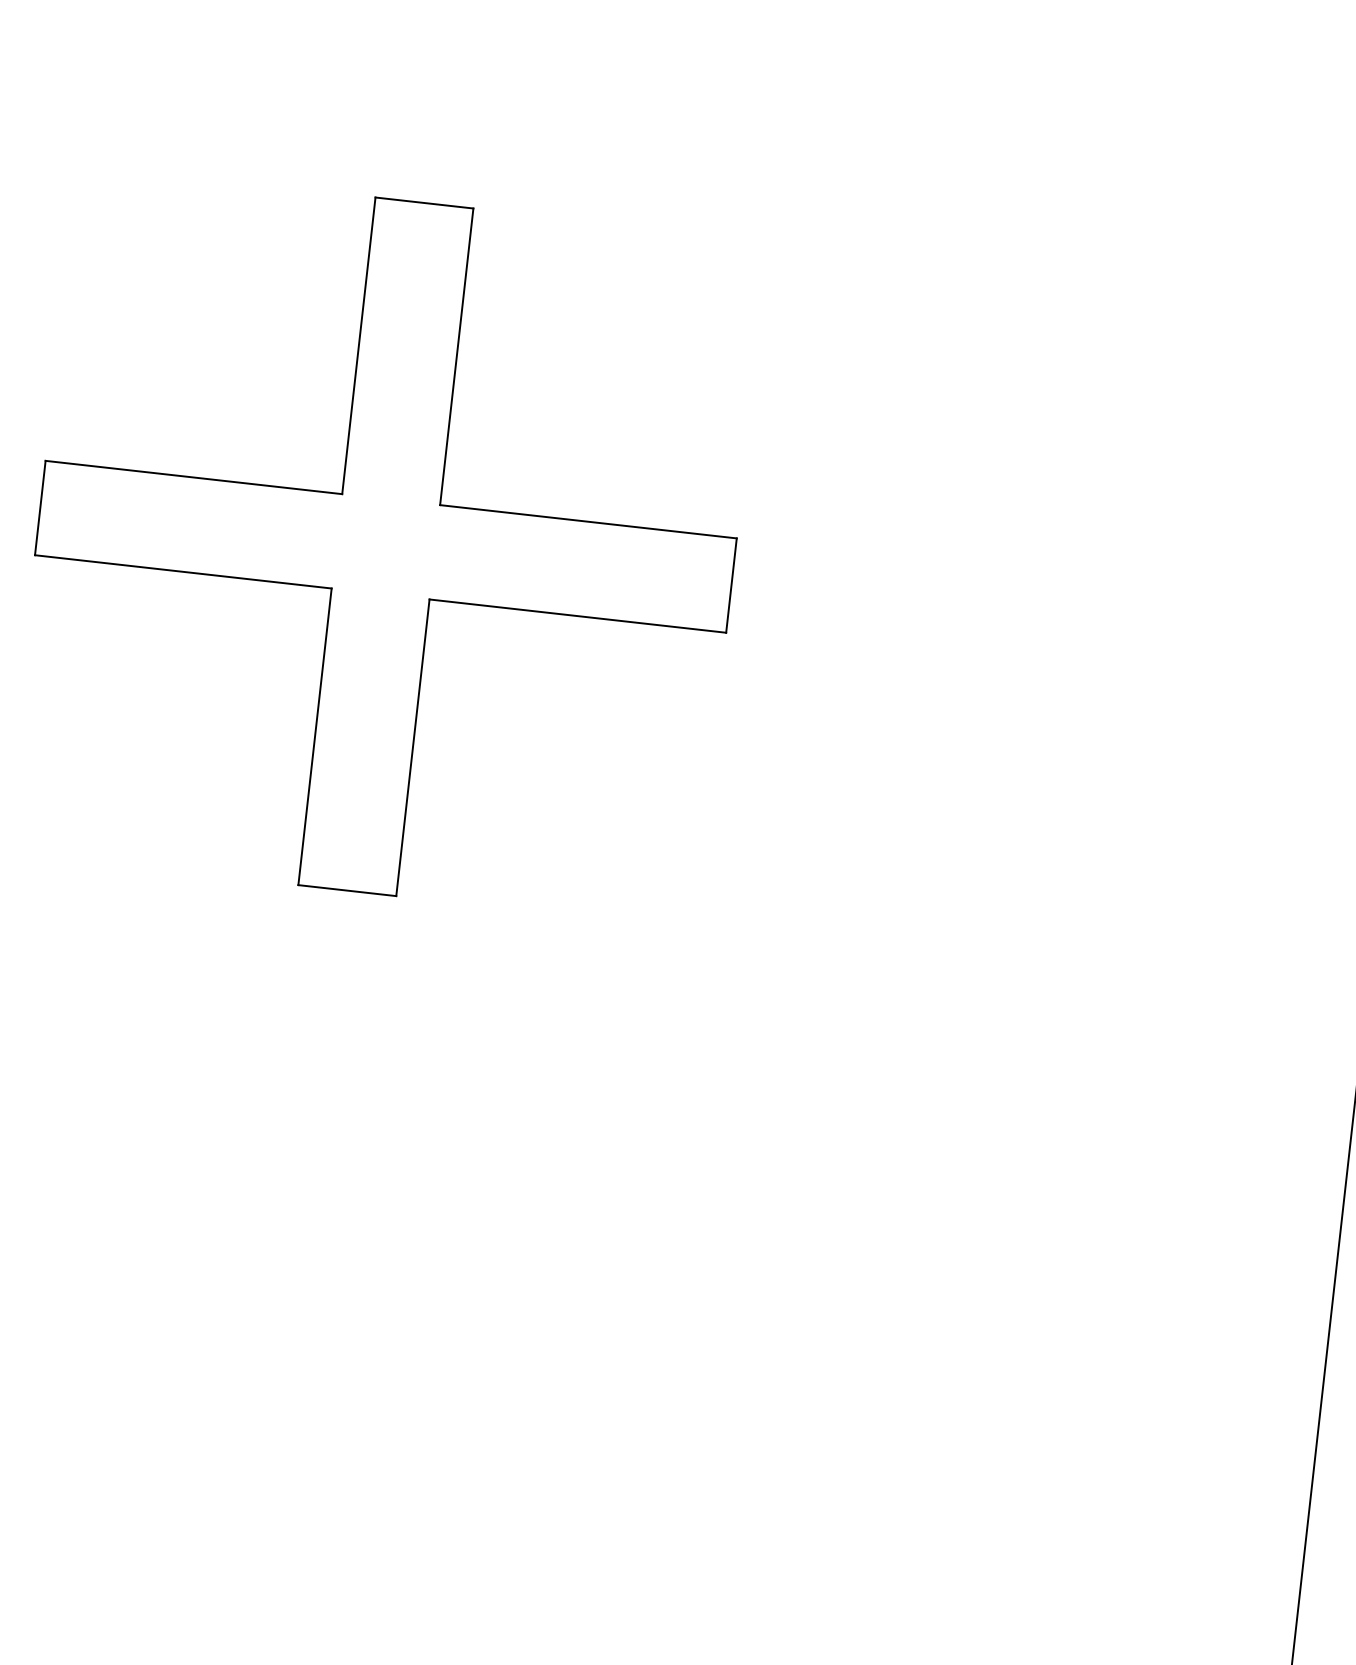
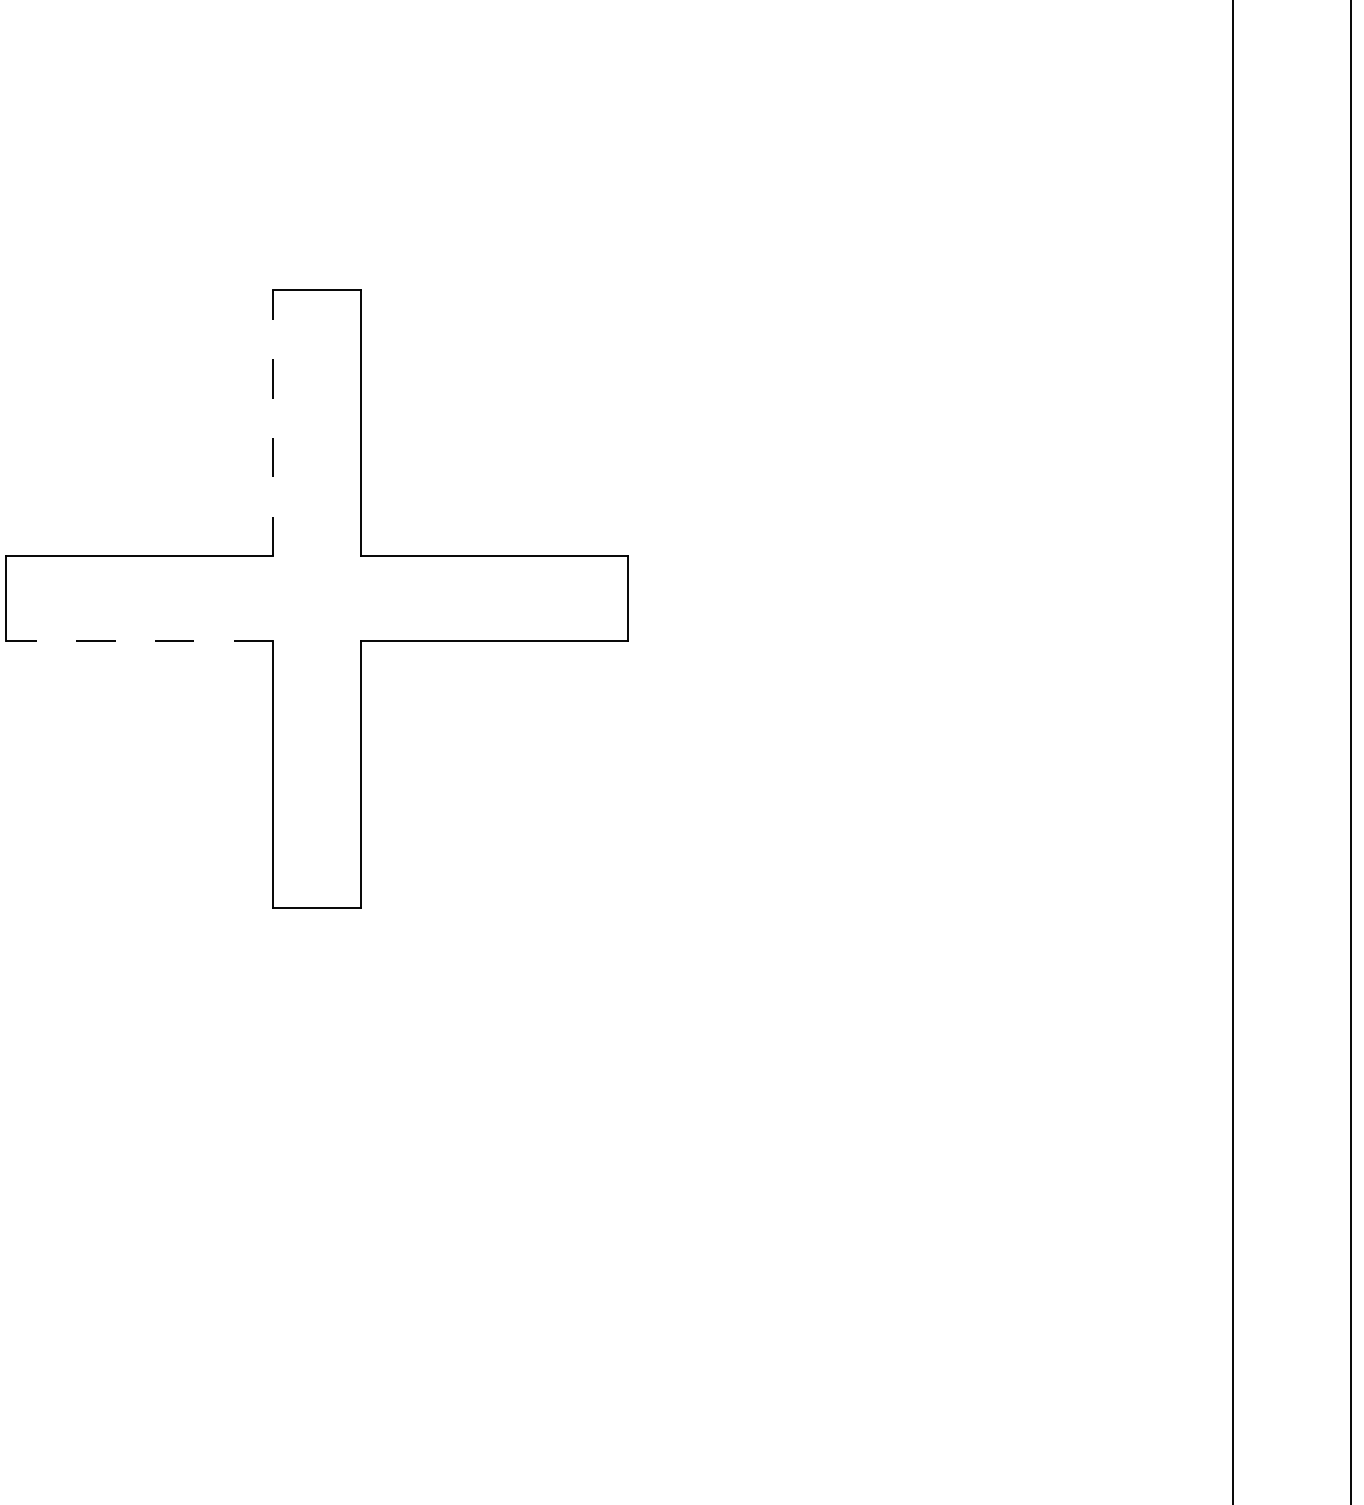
line: (358, 345) -> (272, 422), solid -> dashed
line: (183, 571) -> (139, 640), solid -> dashed

